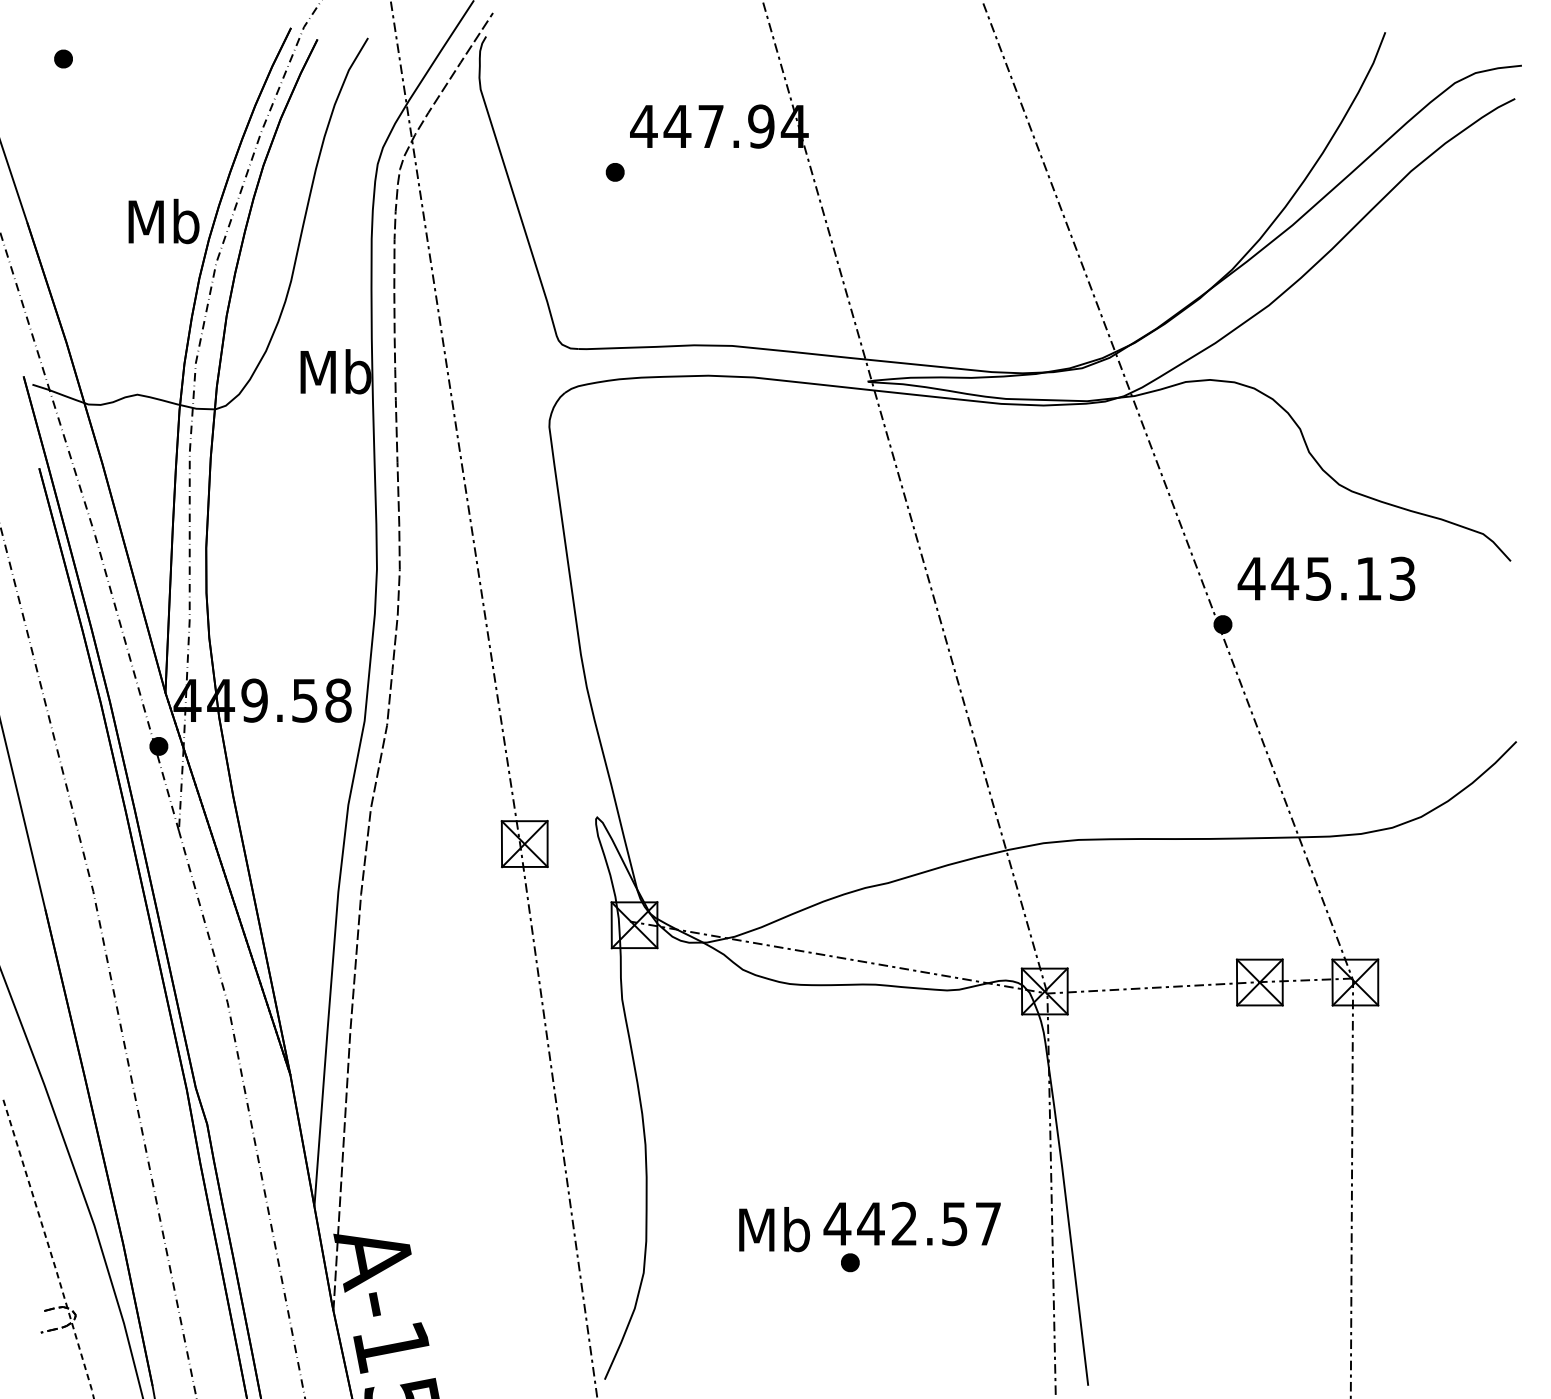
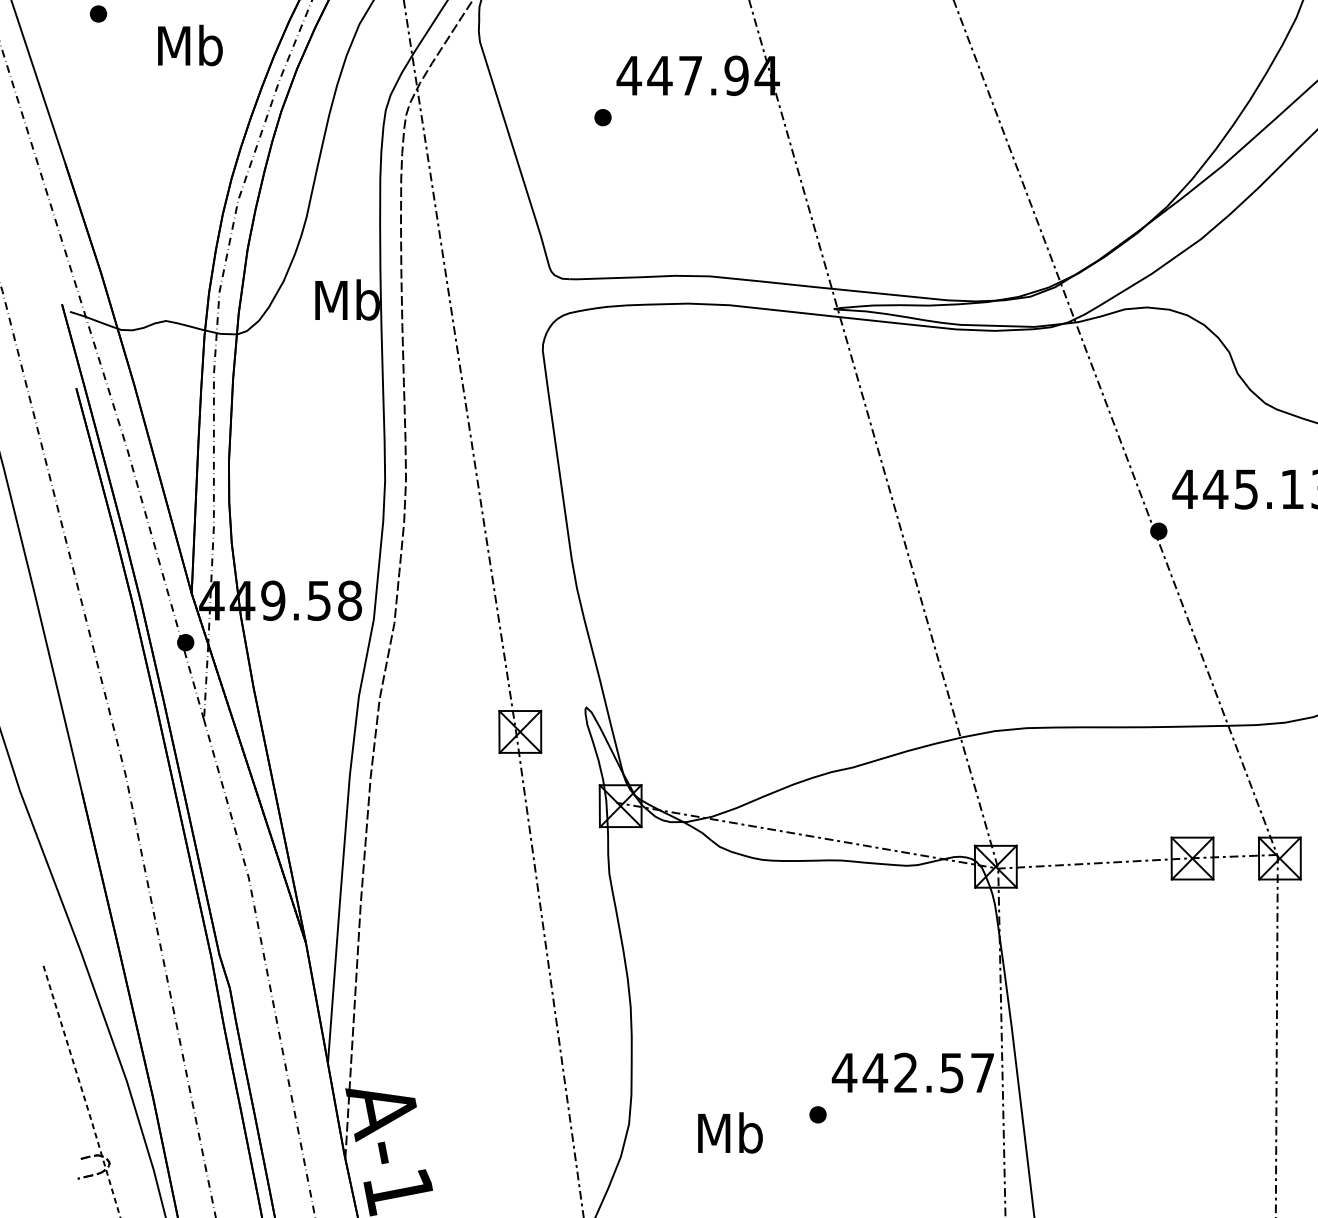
text: (163, 221) -> (189, 45), moved
text: (911, 1224) -> (912, 1073), moved
text: (774, 1229) -> (730, 1132), moved

